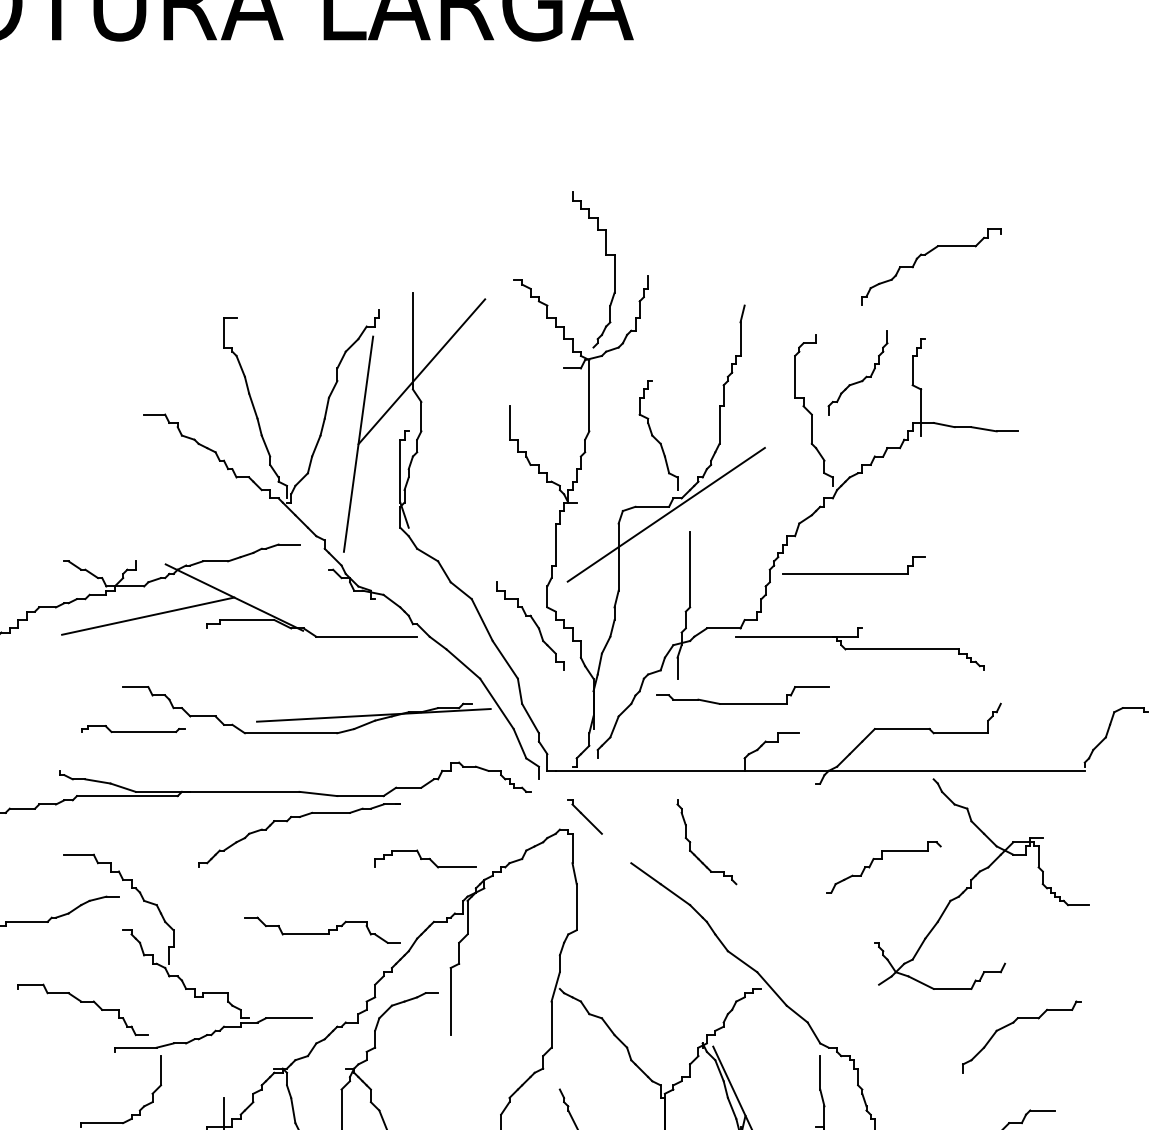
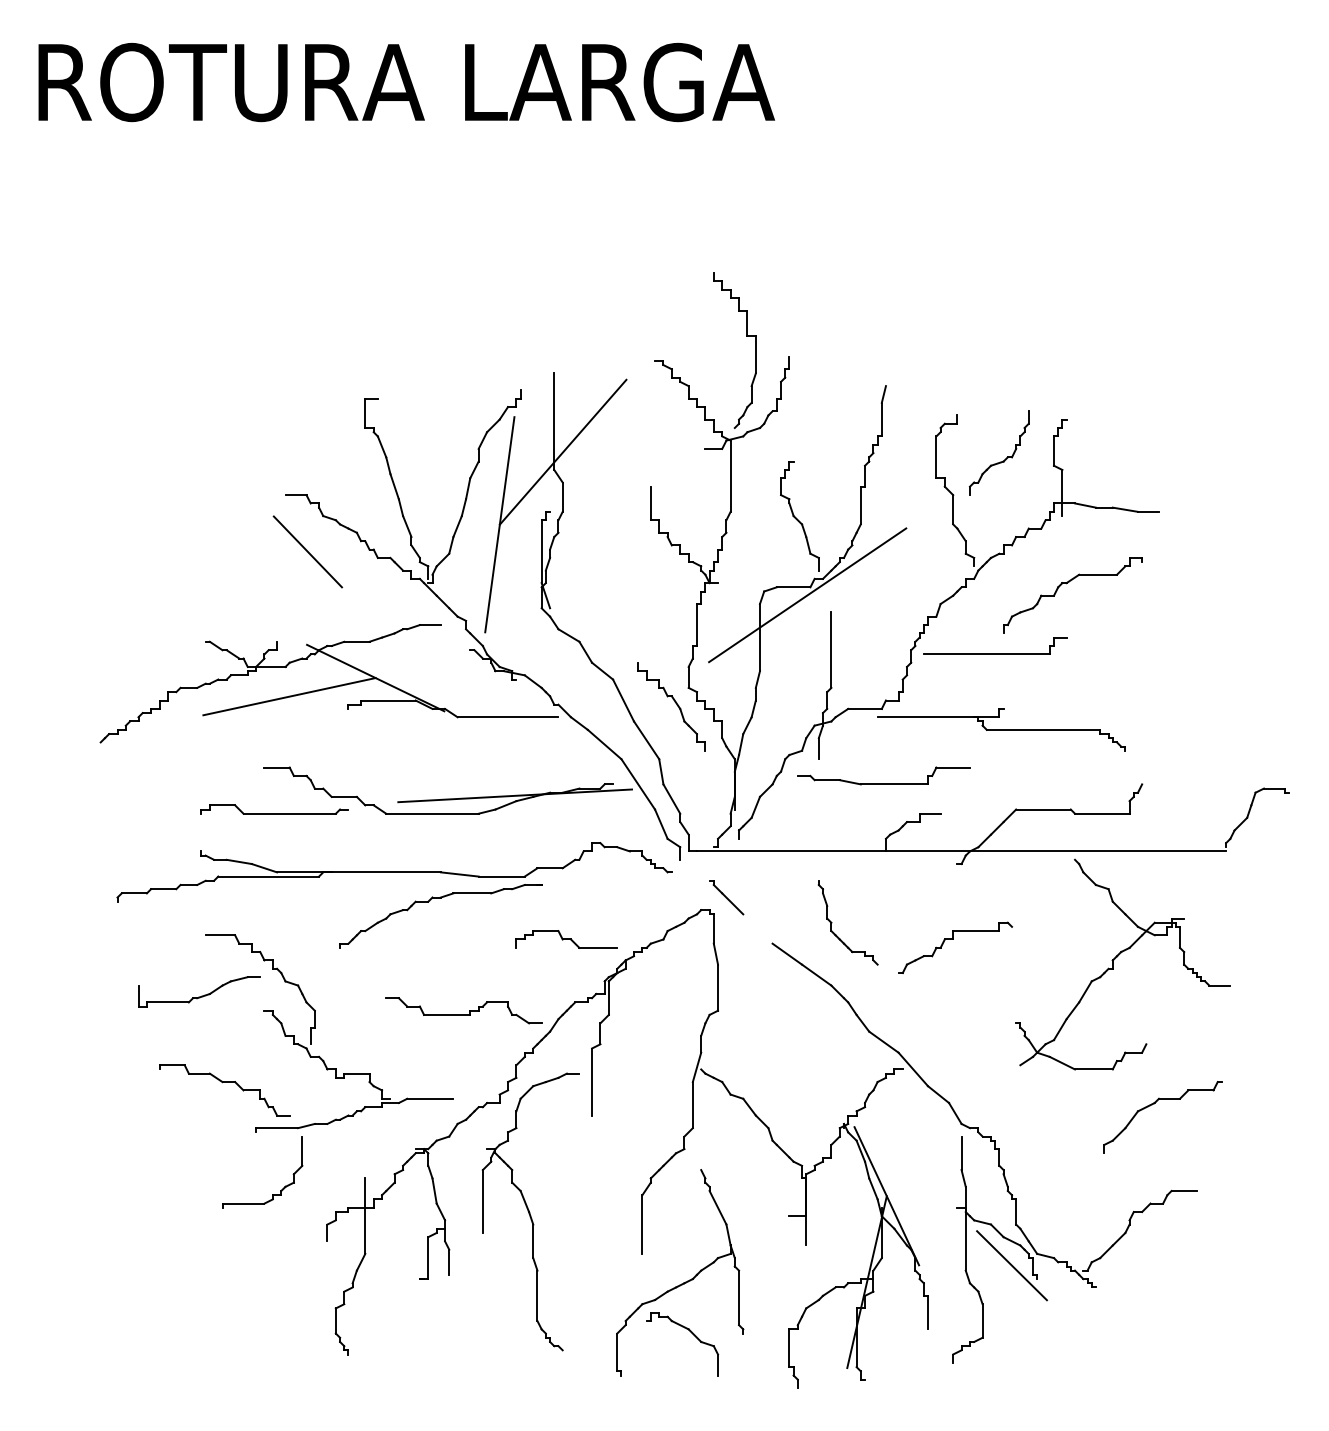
part: (925, 256) -> (1066, 584), moved
line: (166, 471) -> (307, 551), added
part: (133, 729) -> (274, 809), size x1.43
part: (882, 859) -> (953, 939), moved

